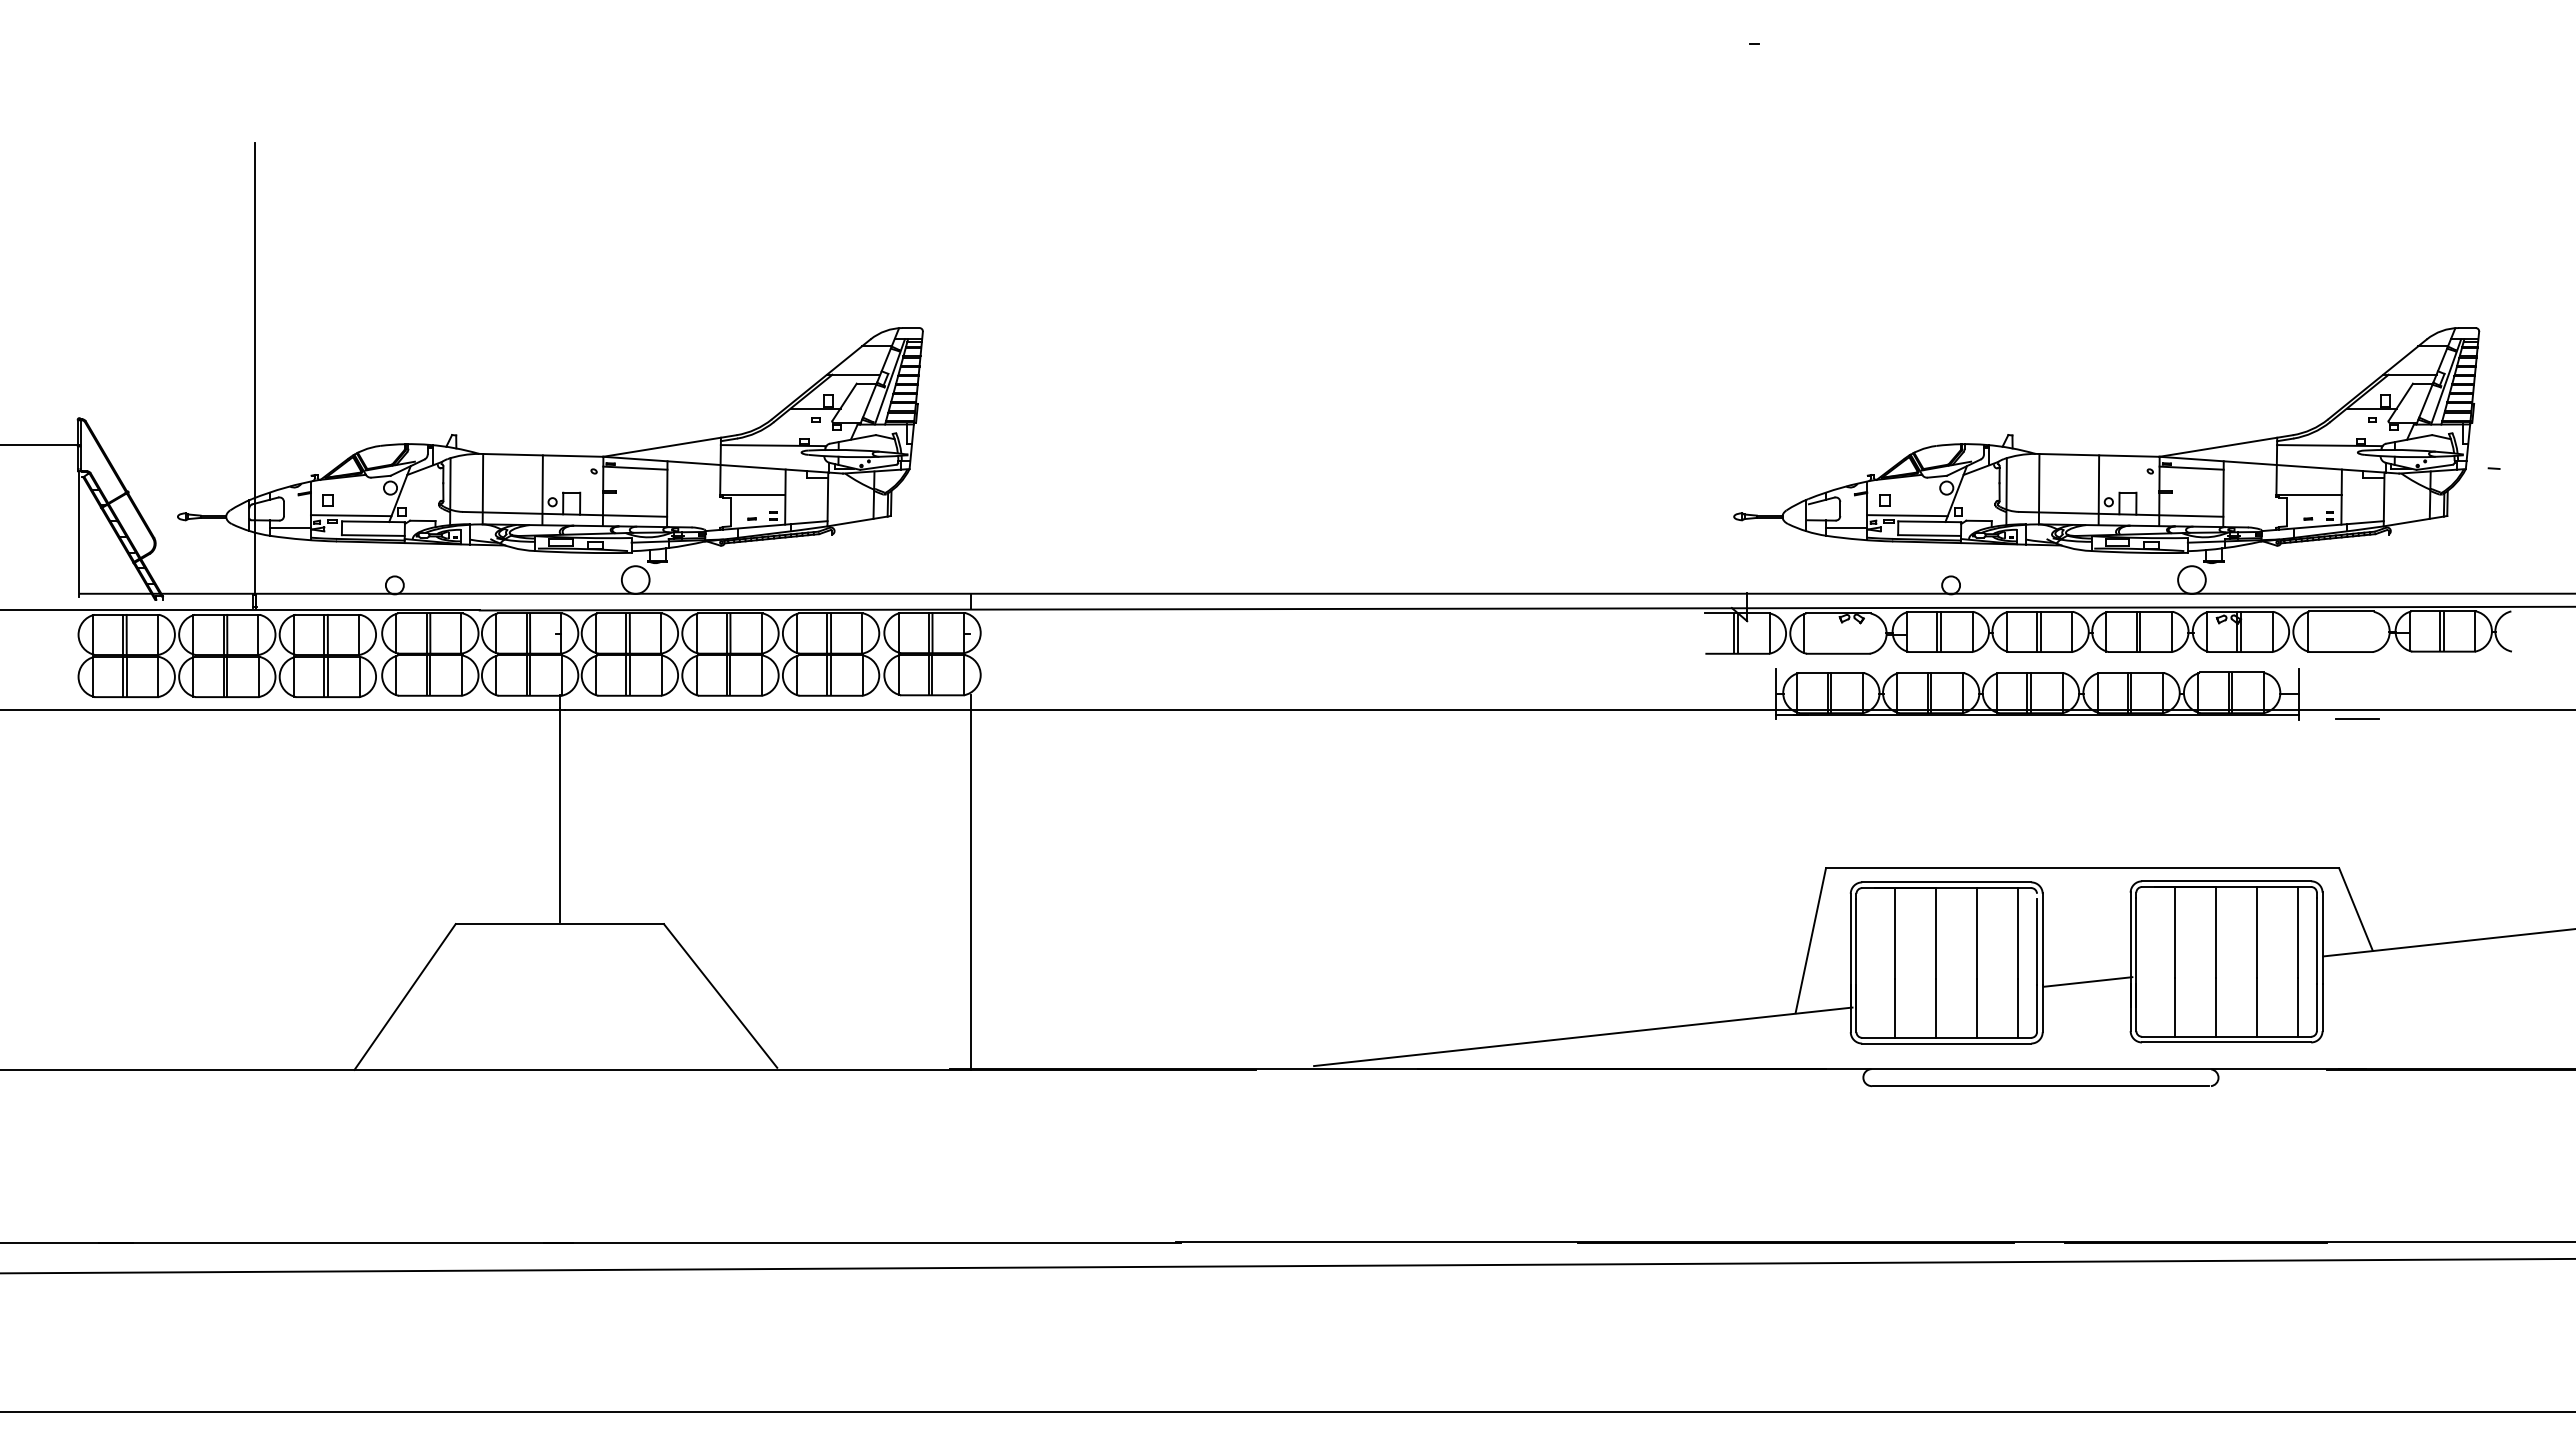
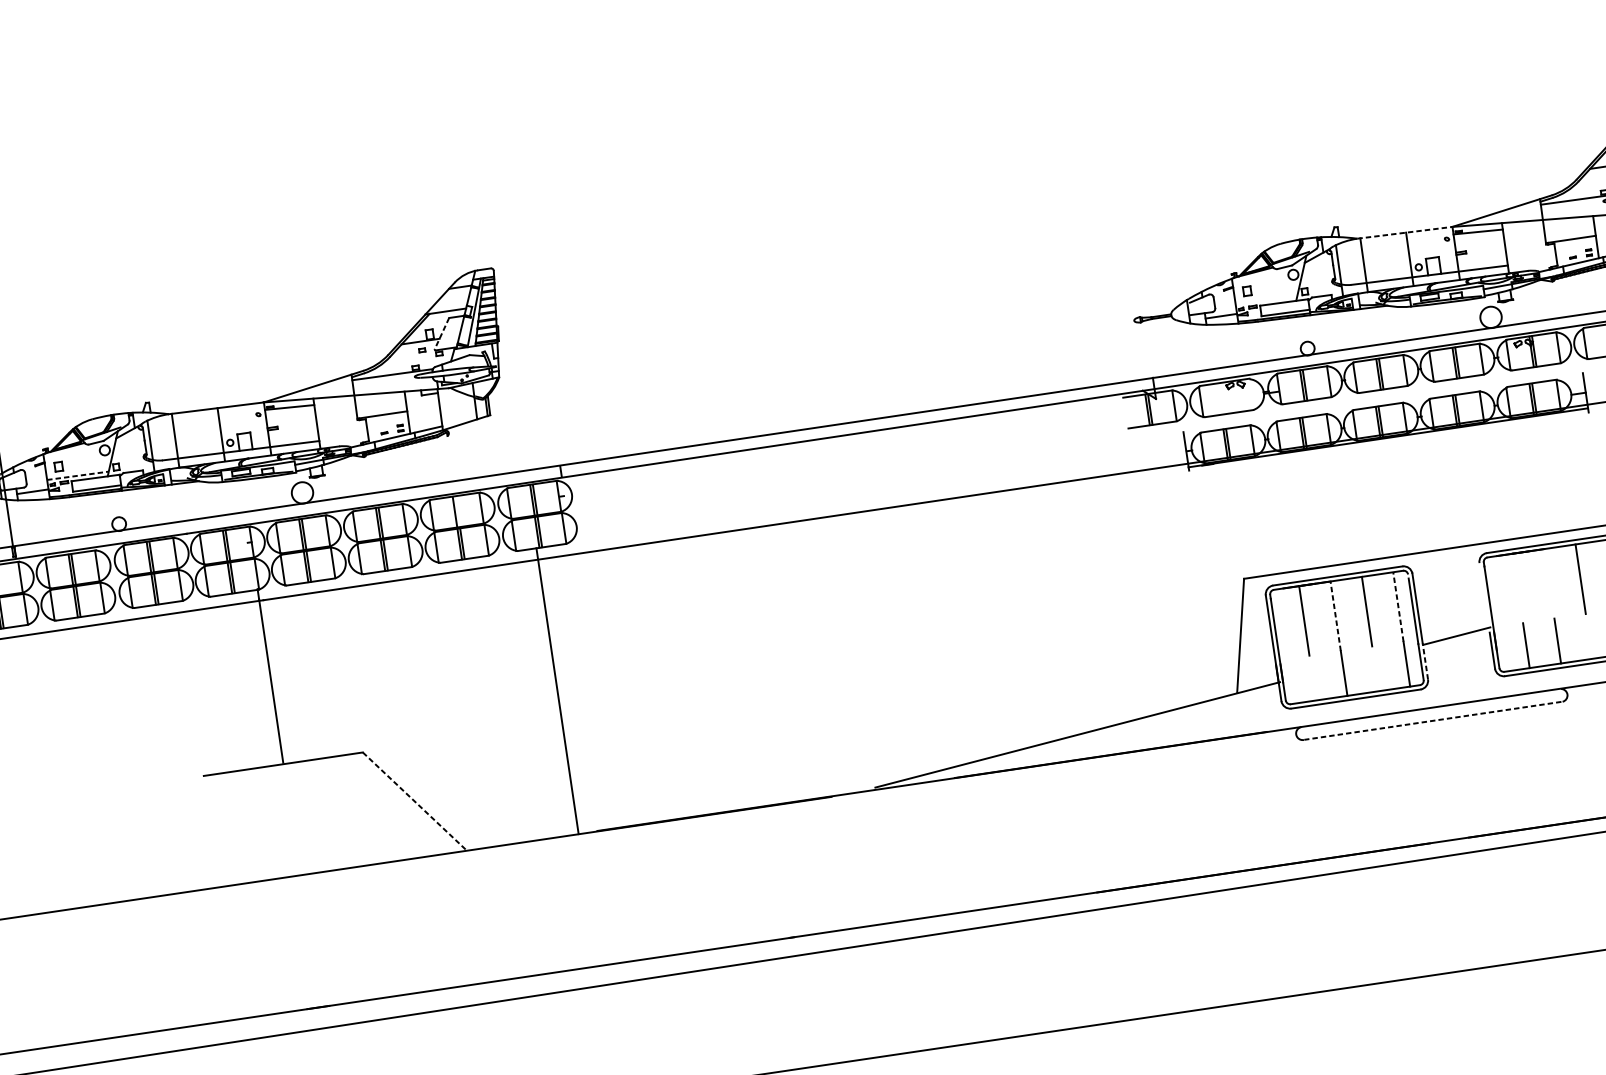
line: (844, 402) -> (441, 333), solid -> dashed
line: (2097, 455) -> (1404, 232), solid -> dashed
line: (351, 515) -> (78, 475), solid -> dashed
line: (1907, 515) -> (1266, 300), removed
line: (831, 633) -> (458, 511), removed
line: (971, 882) -> (557, 691), moved
line: (2175, 932) -> (1518, 588), removed
line: (2216, 932) -> (1549, 583), removed
line: (1936, 933) -> (1335, 616), solid -> dashed
line: (2018, 933) -> (1398, 606), solid -> dashed
line: (2130, 949) -> (1485, 606), removed
line: (720, 995) -> (414, 800), solid -> dashed
line: (404, 996) -> (172, 837), removed
line: (2257, 1007) -> (1589, 636), removed
line: (1895, 1008) -> (1312, 678), removed
line: (1977, 1008) -> (1375, 668), removed
line: (2042, 1008) -> (1425, 661), solid -> dashed
line: (2040, 1086) -> (1432, 721), solid -> dashed

